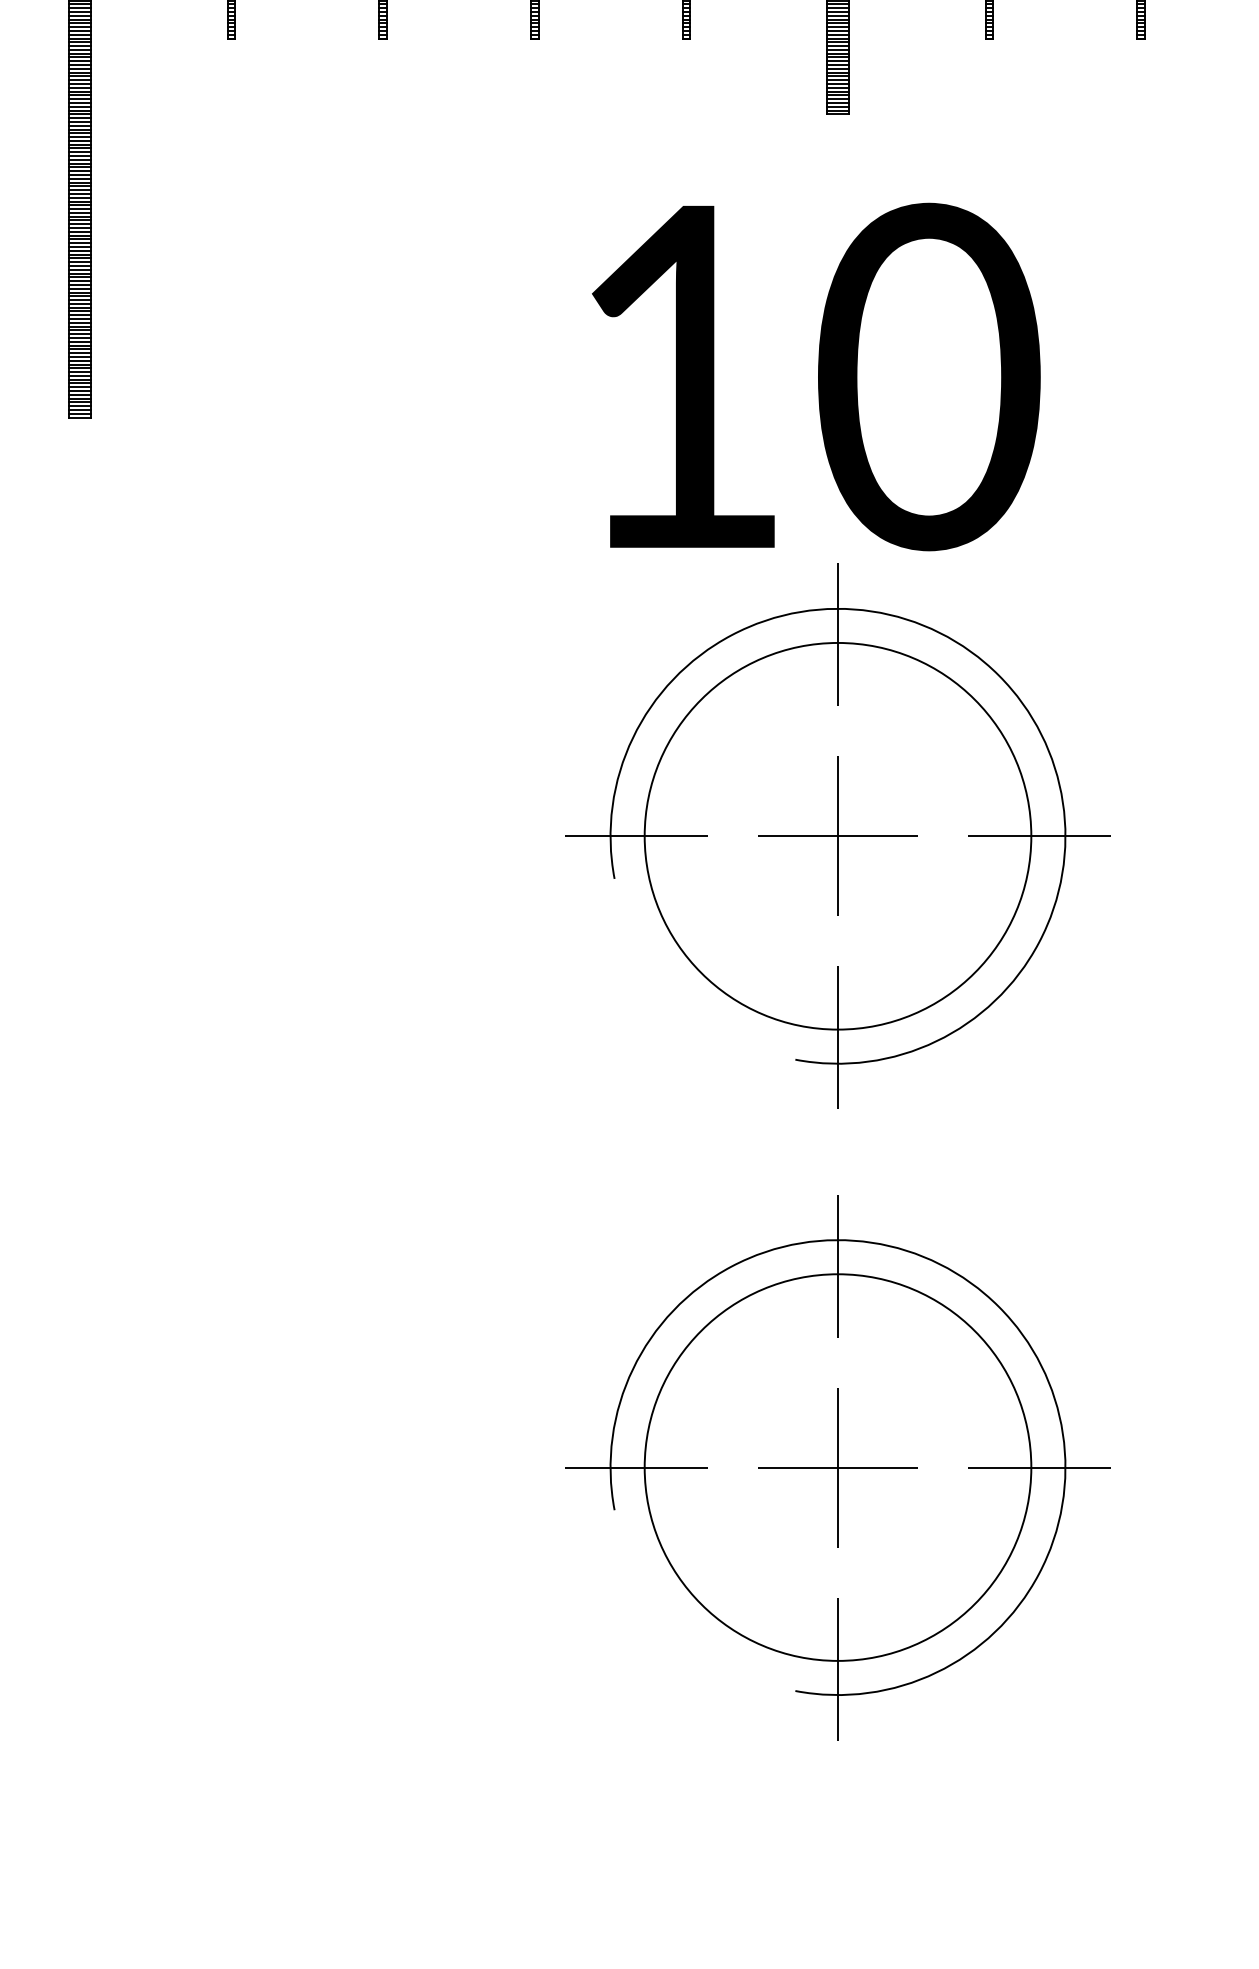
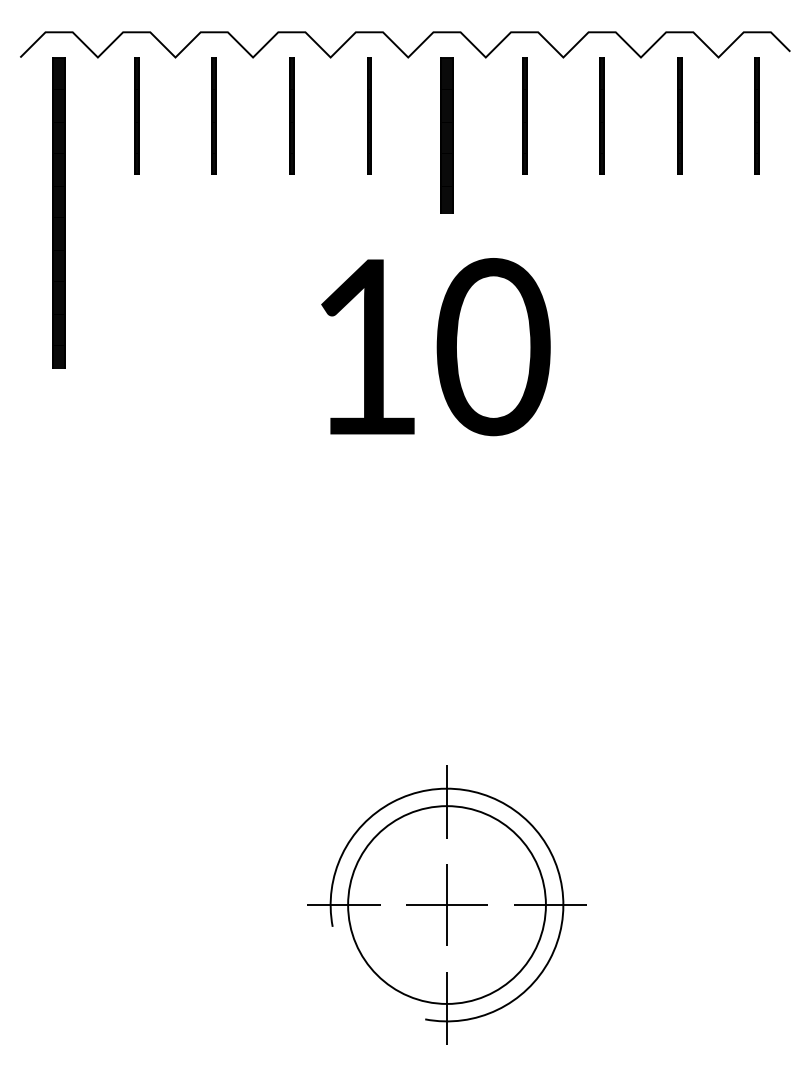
part: (836, 835) -> (446, 581), removed

